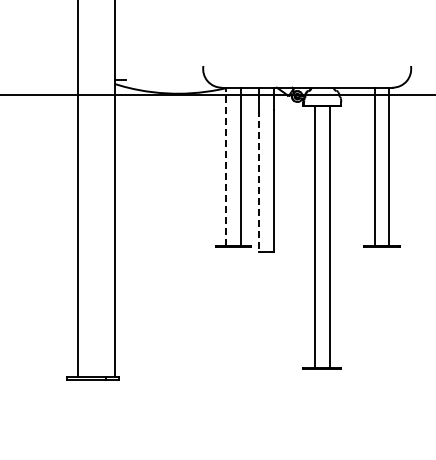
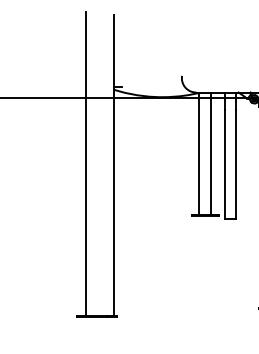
line: (225, 166) -> (199, 153), dashed -> solid
line: (258, 181) -> (224, 164), dashed -> solid

